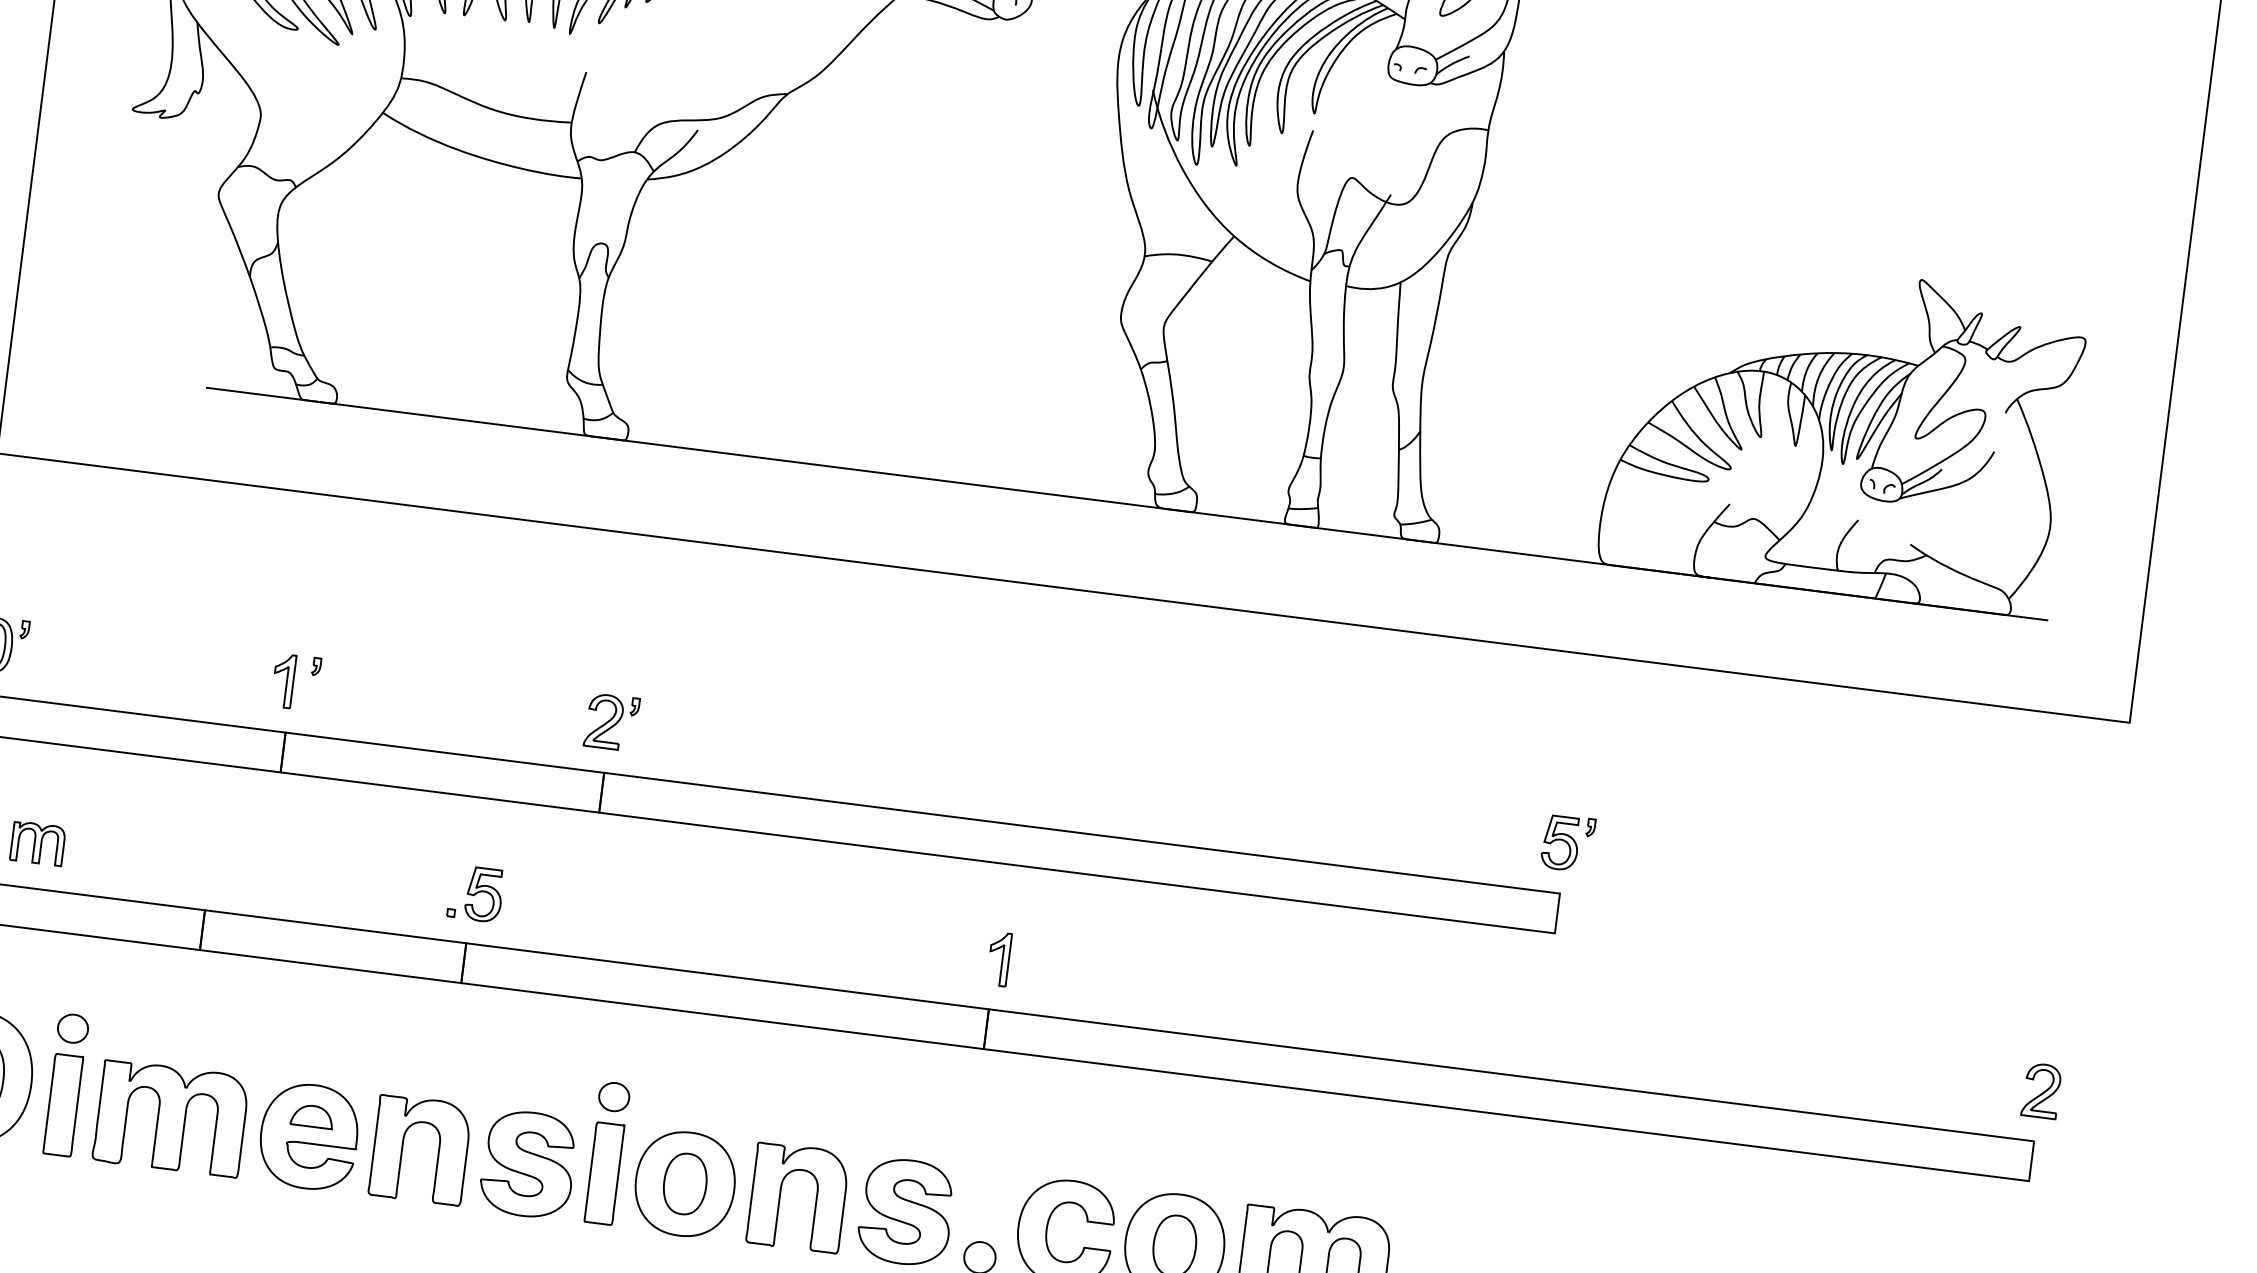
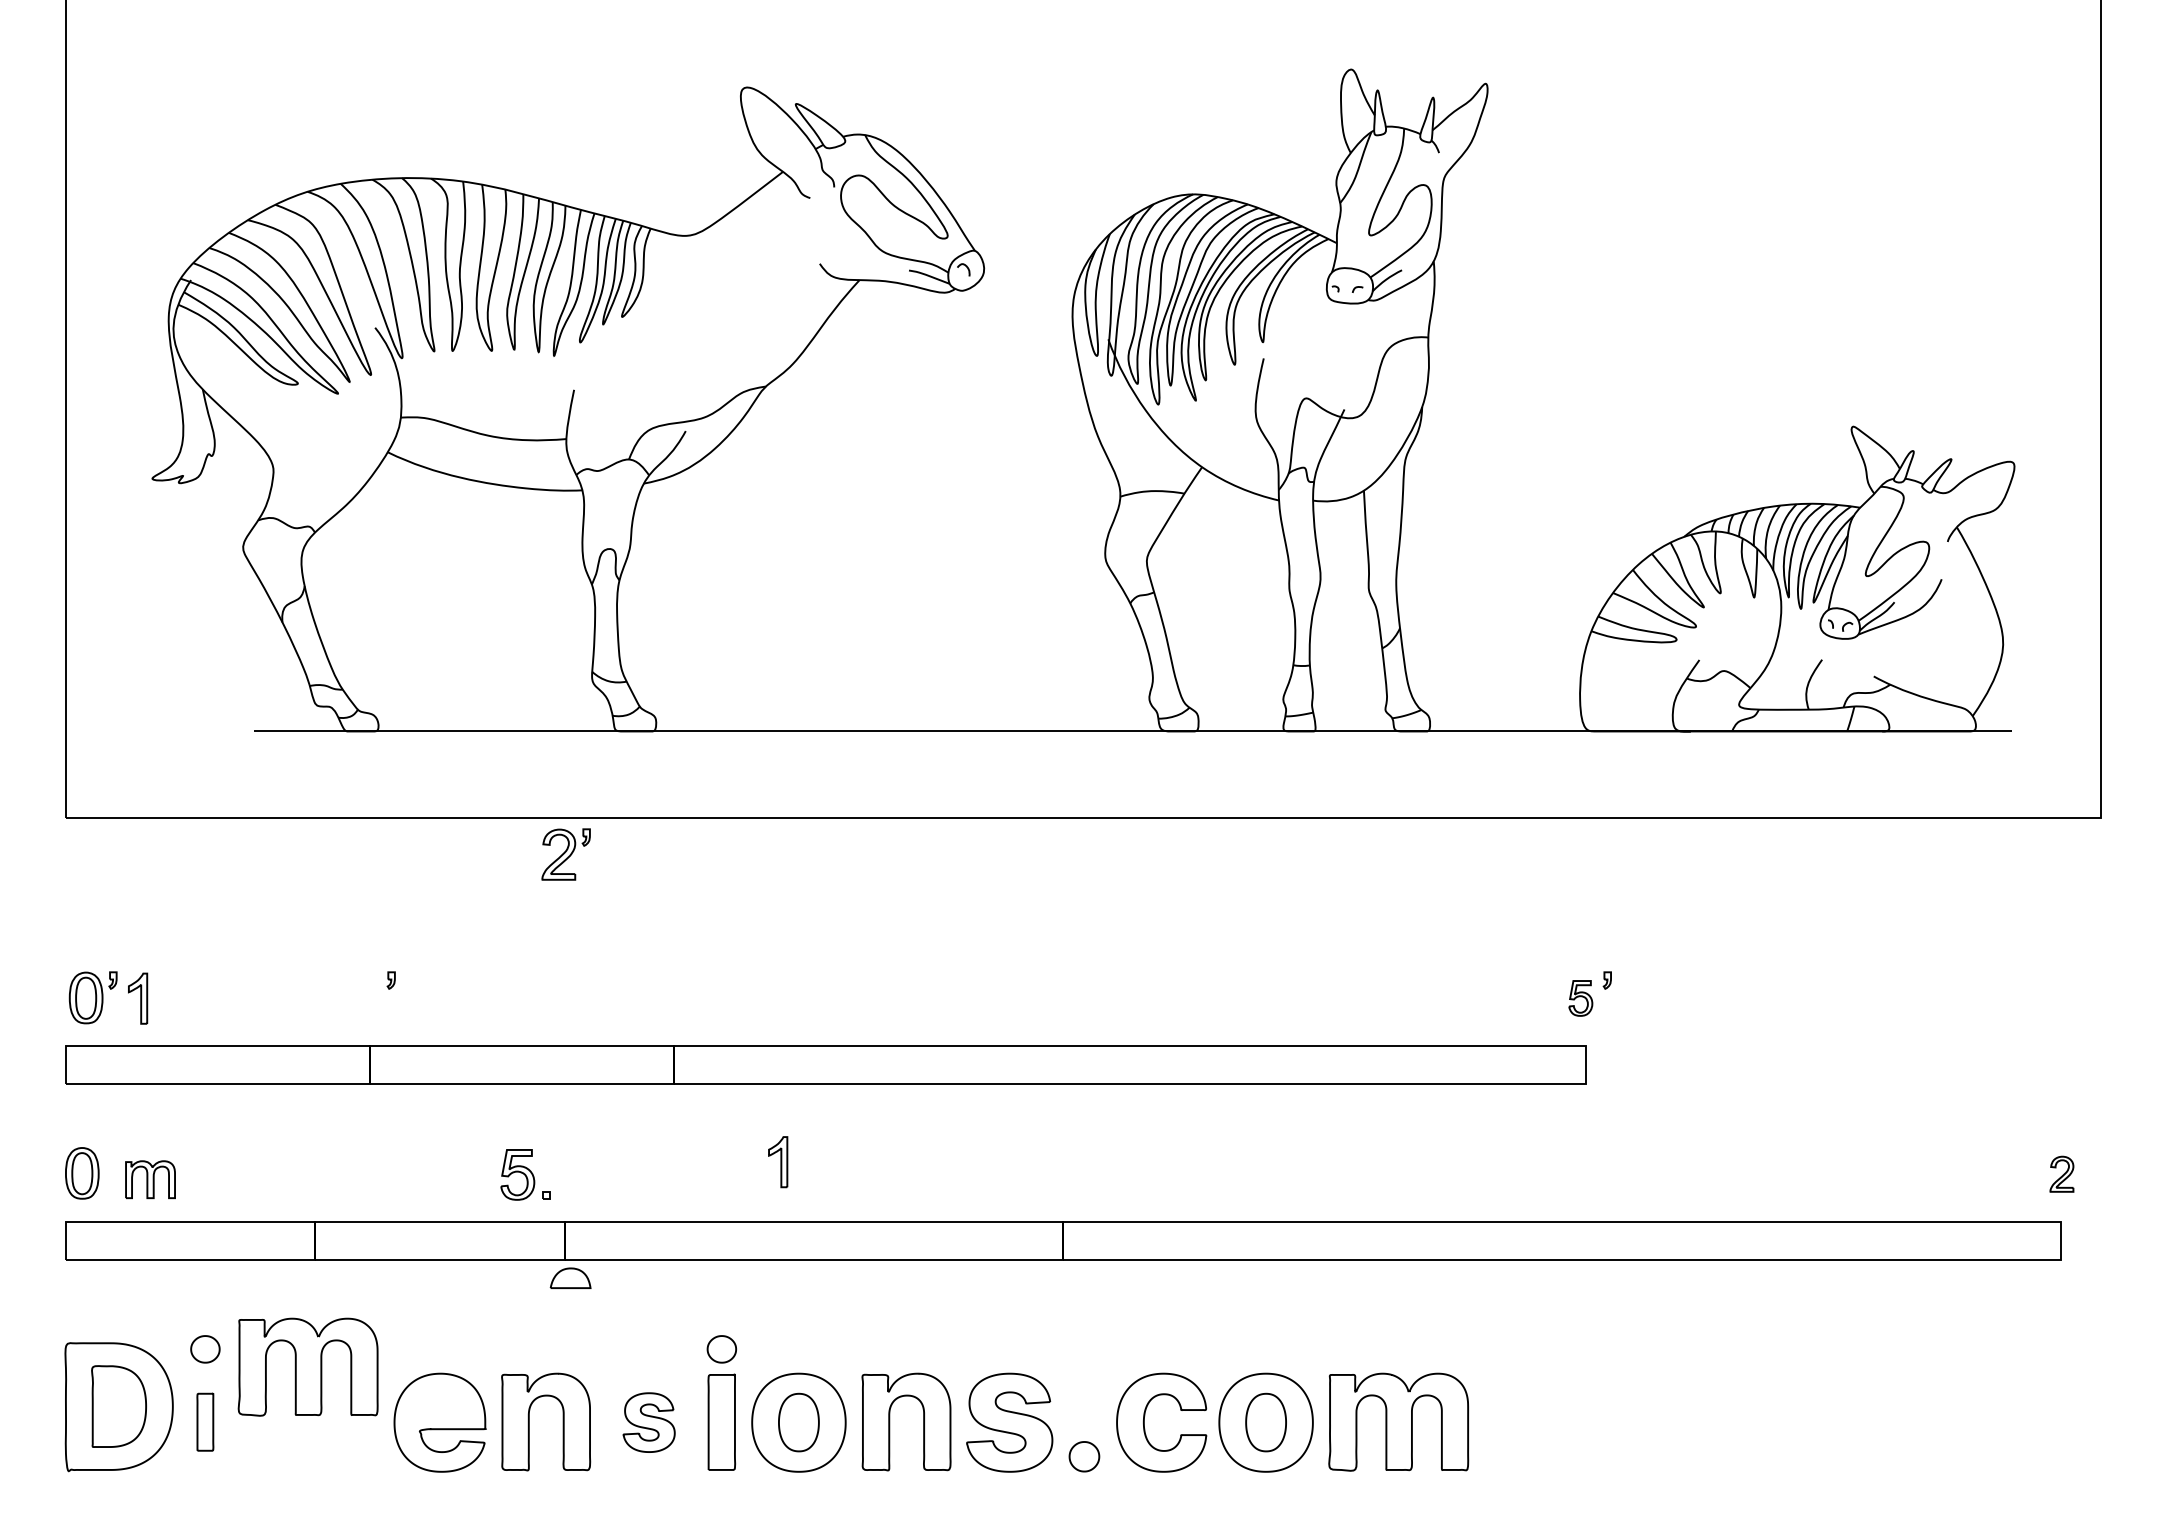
part: (284, 680) -> (138, 998), moved
part: (611, 722) -> (565, 854), moved
part: (1560, 843) -> (1580, 998), size x0.7
part: (483, 894) -> (517, 1174), moved
part: (999, 959) -> (778, 1162), moved
part: (2041, 1091) -> (2061, 1174), size x0.7
part: (63, 1104) -> (205, 1421), size x0.6
part: (312, 1115) -> (570, 1277), moved
part: (170, 1117) -> (307, 1366), moved
part: (527, 1164) -> (648, 1422), size x0.6

